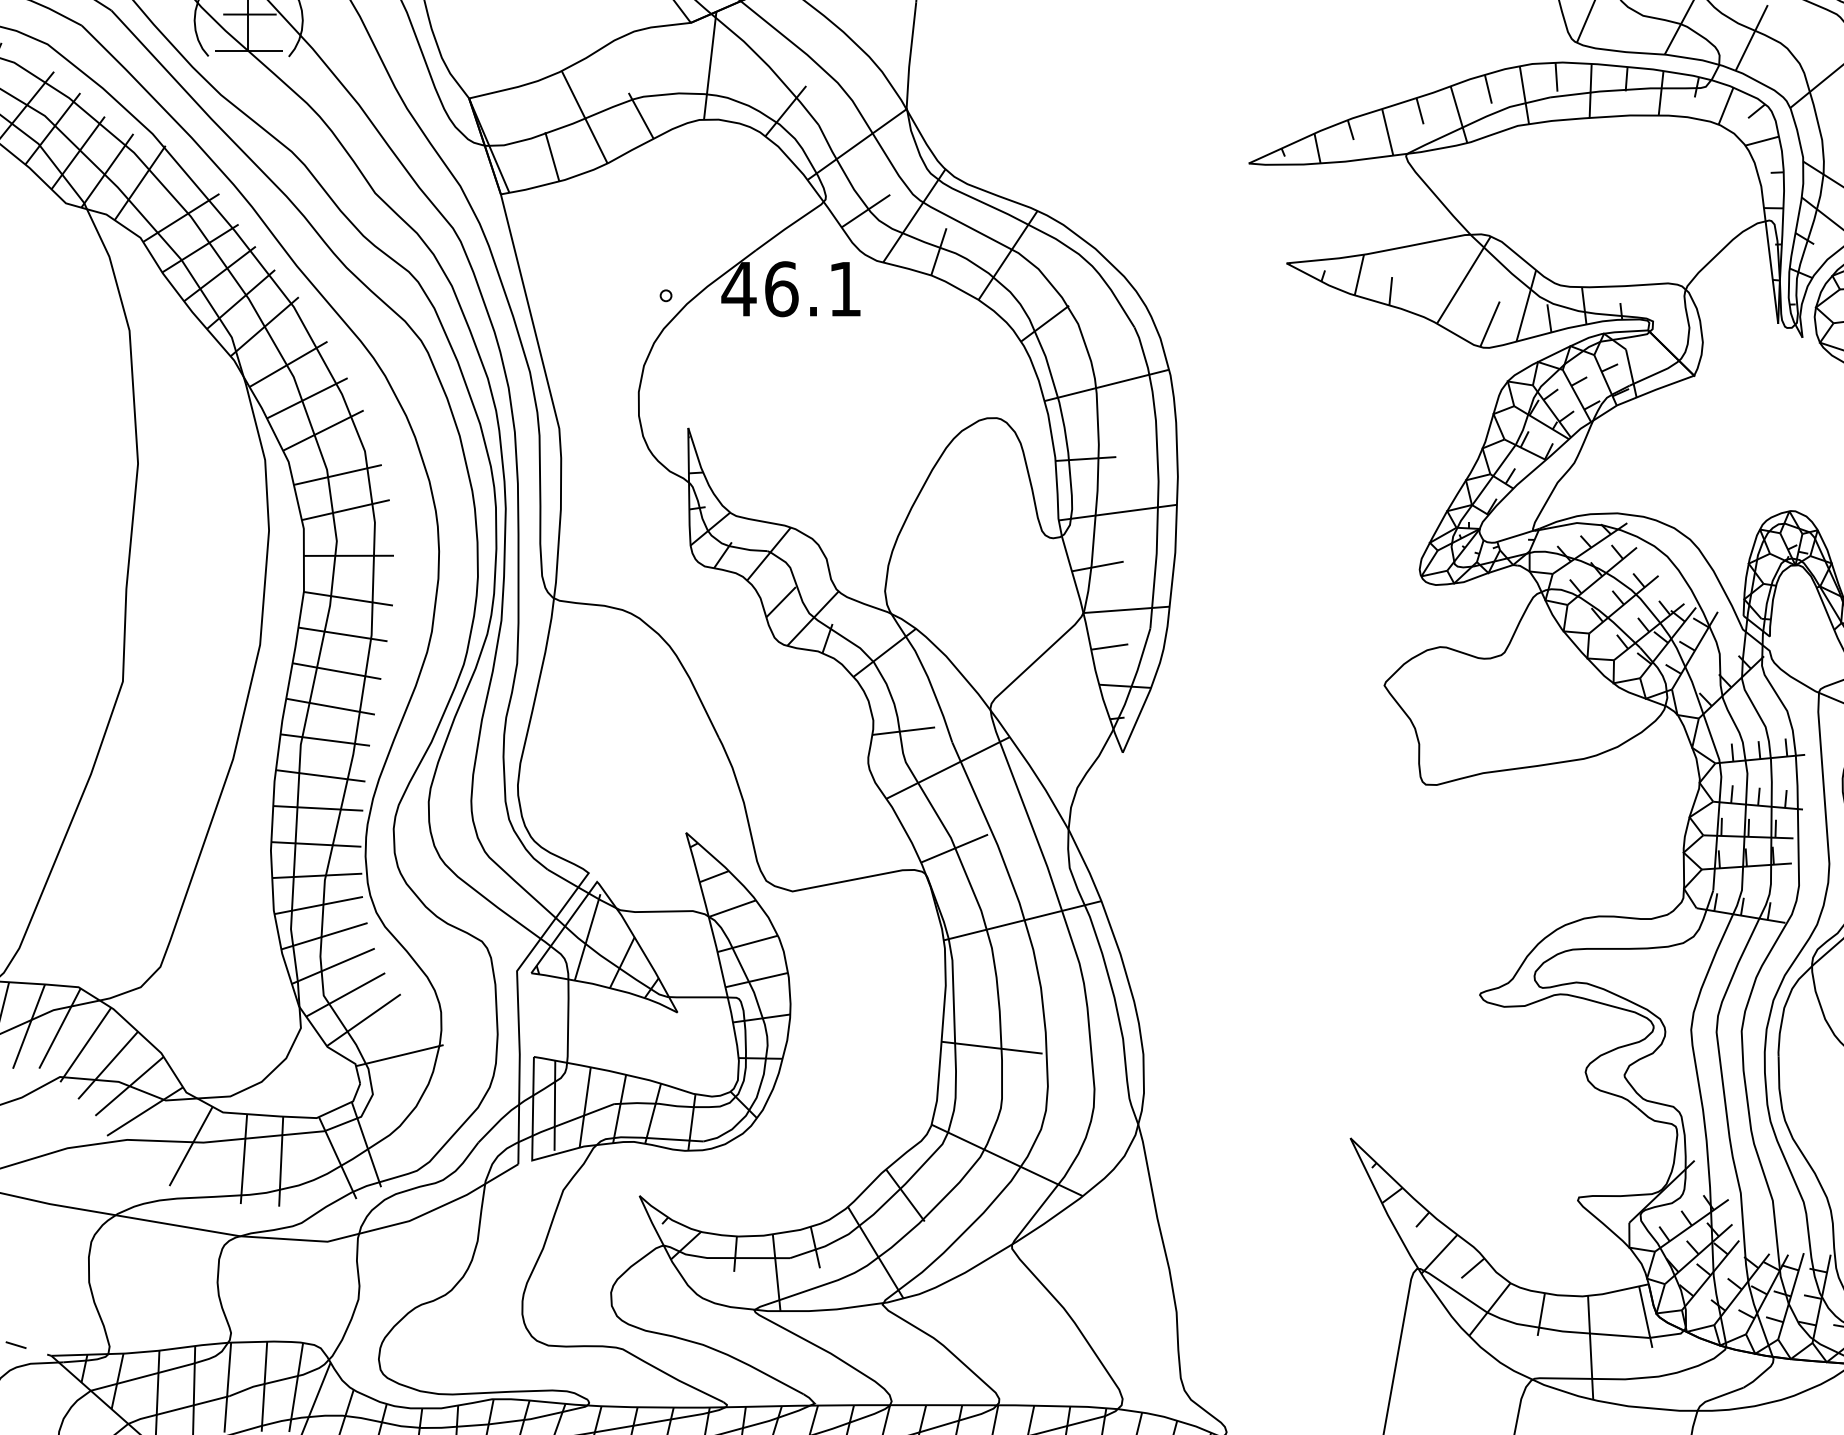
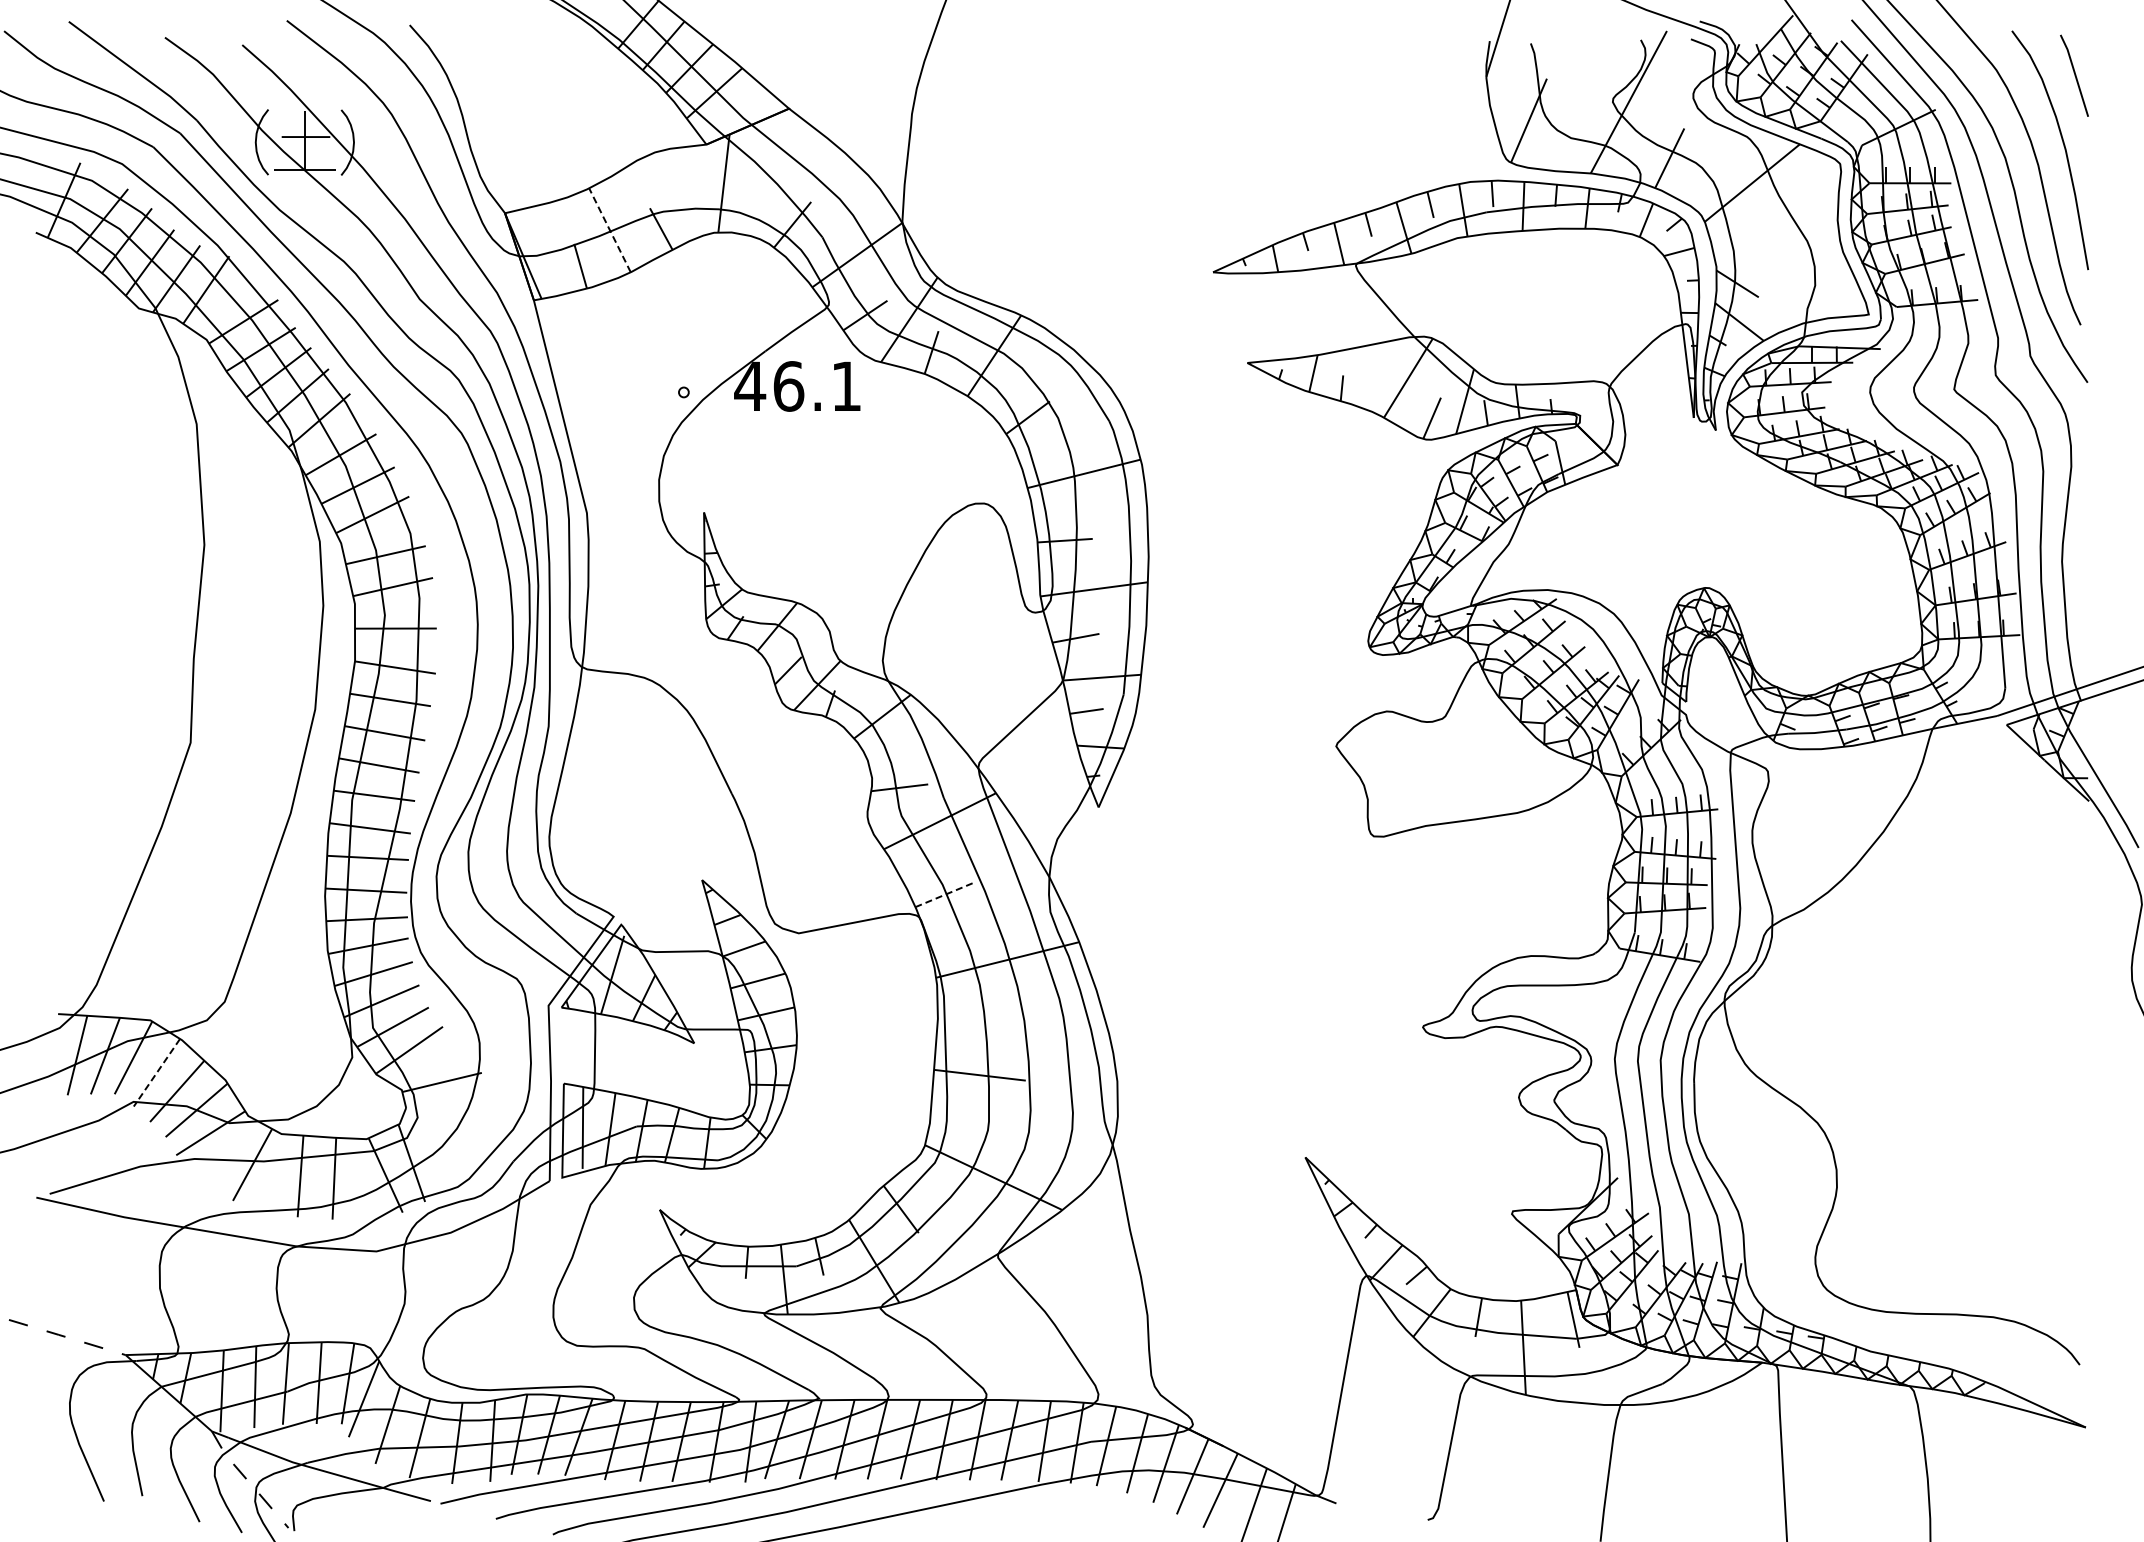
line: (584, 117) -> (609, 230), solid -> dashed
line: (955, 848) -> (946, 894), solid -> dashed
line: (85, 1044) -> (156, 1072), solid -> dashed

